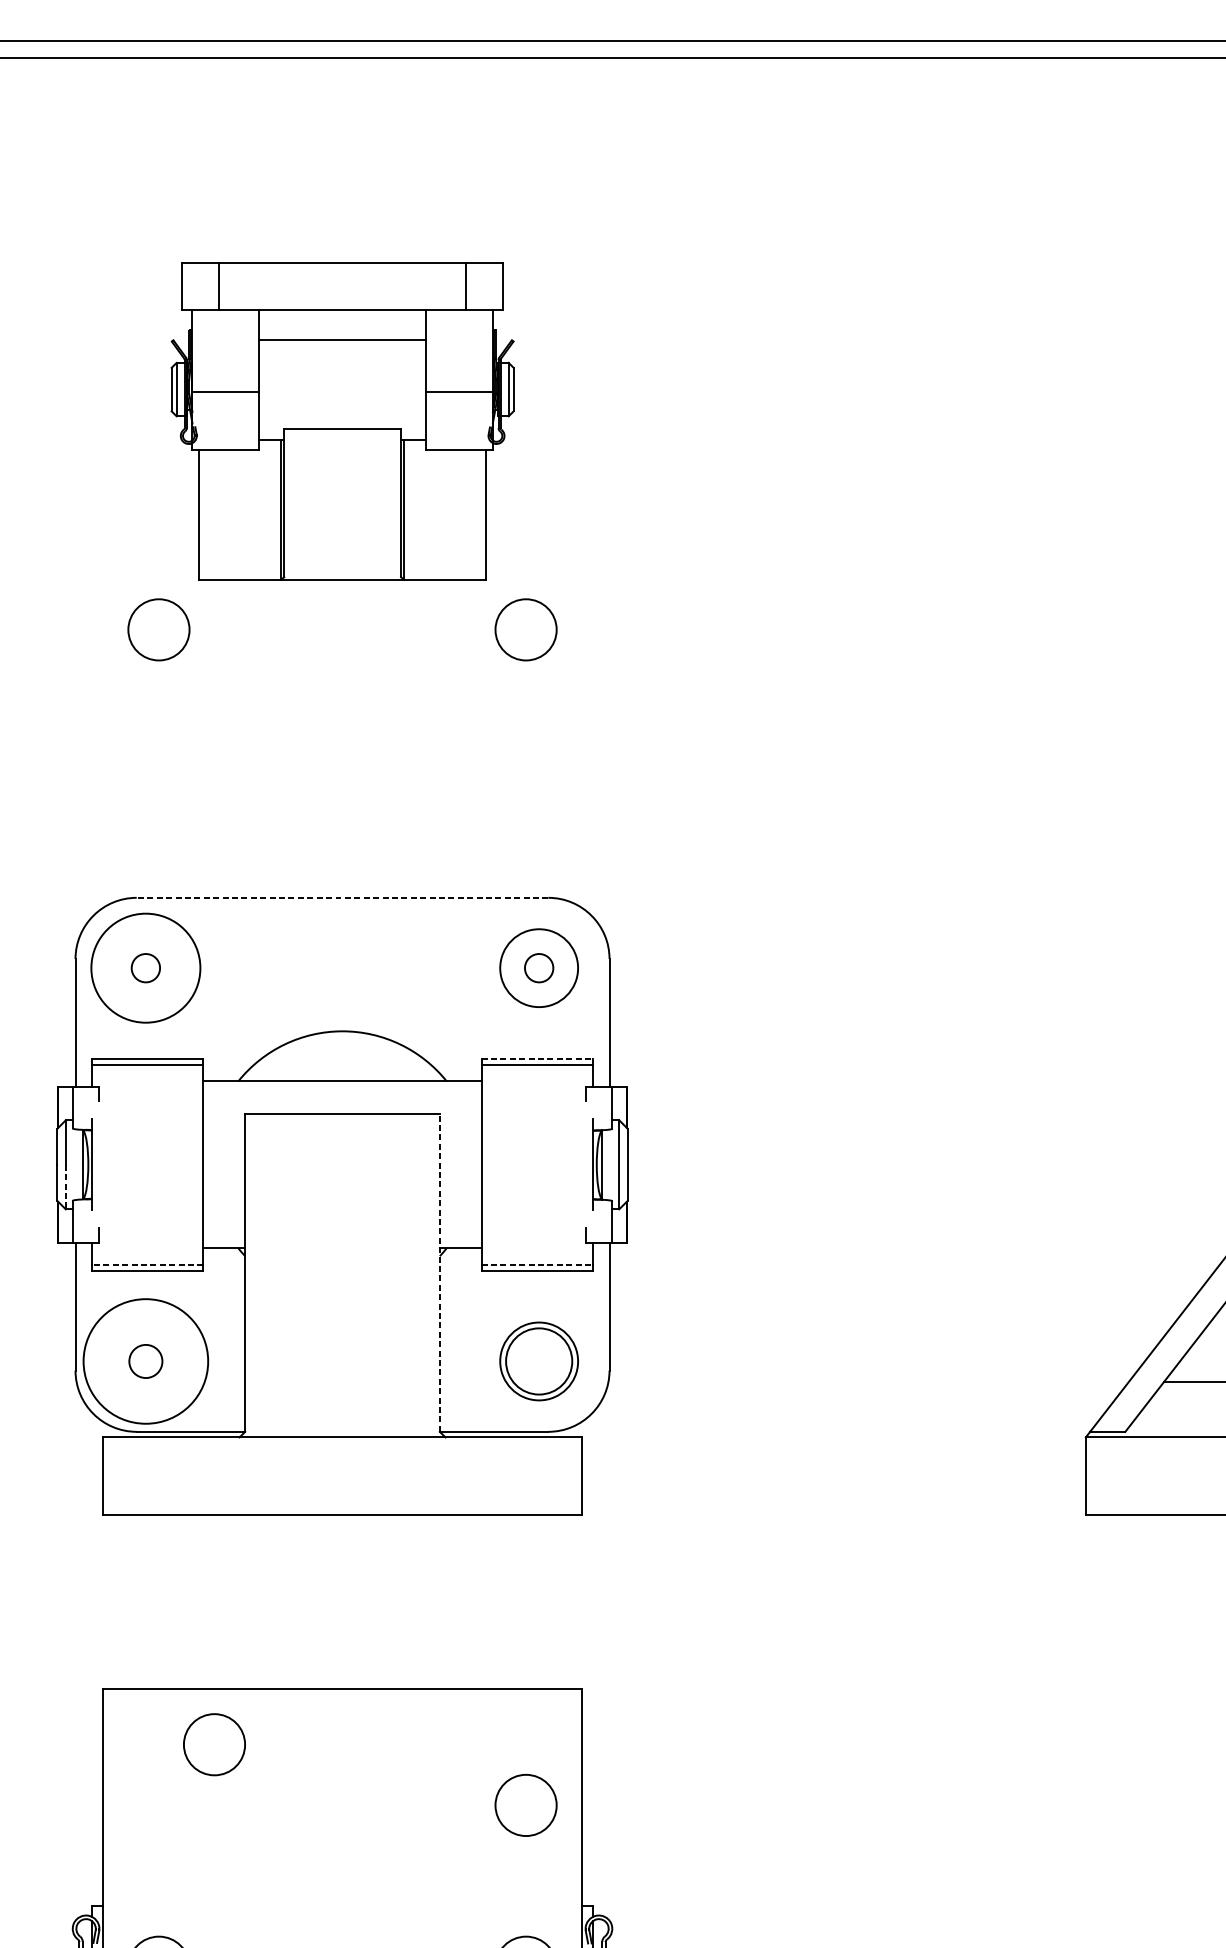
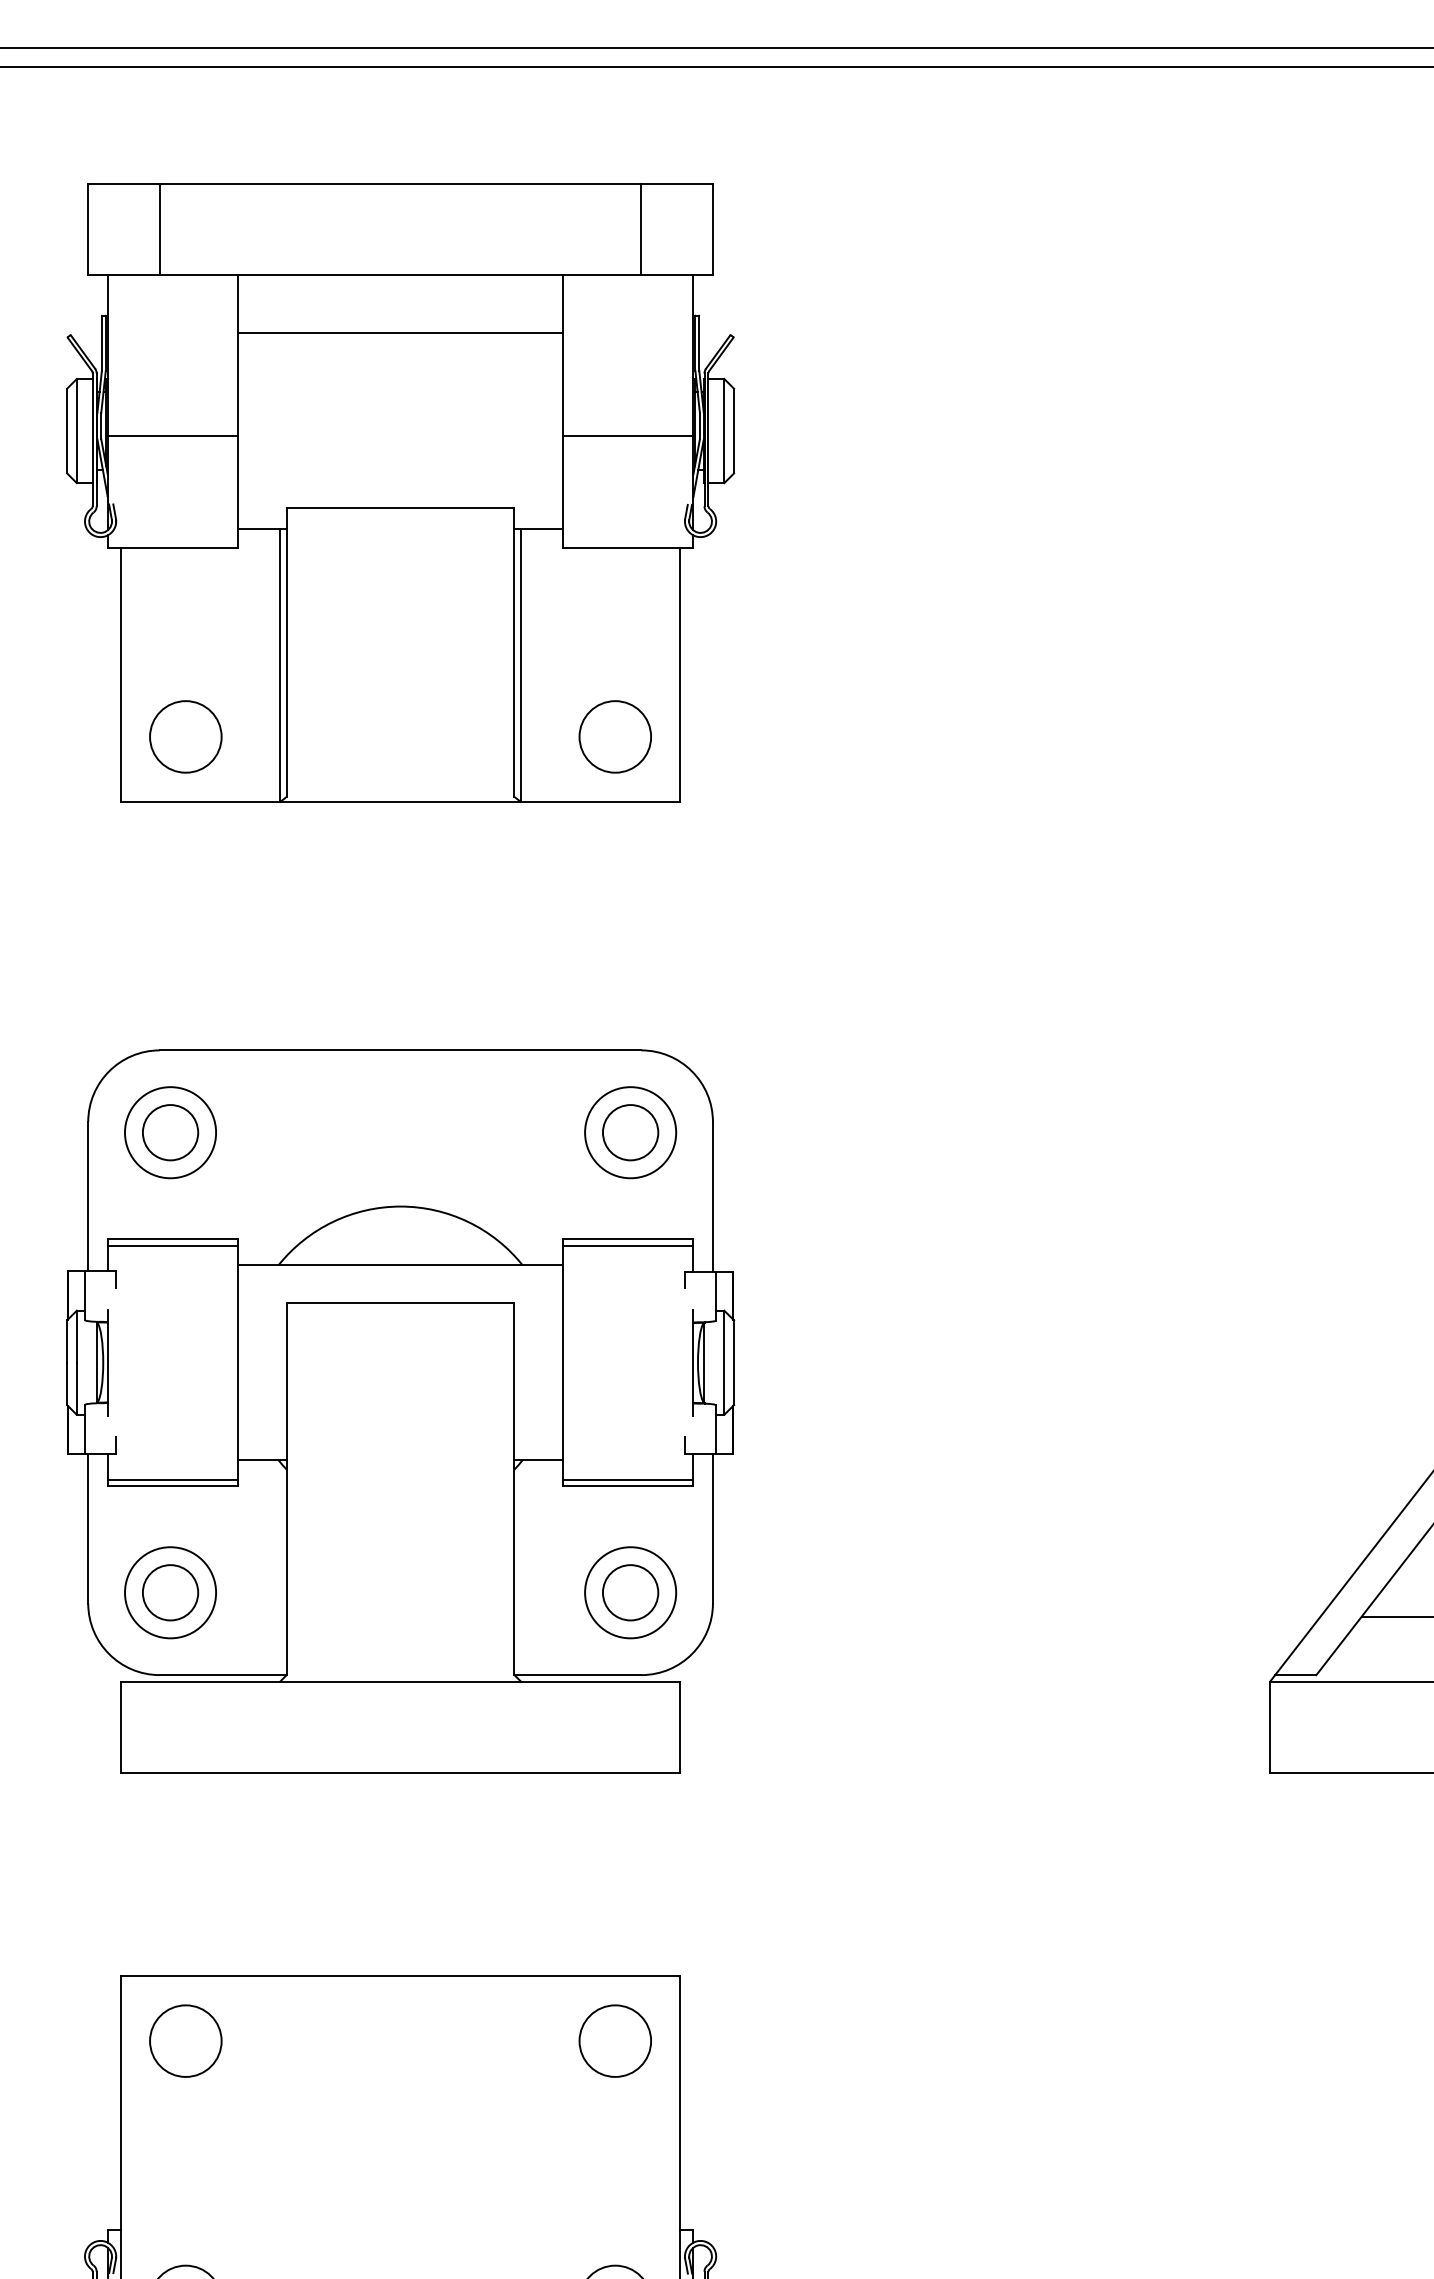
part: (342, 420) -> (400, 492), size x1.67
line: (342, 897) -> (400, 1050), dashed -> solid
circle: (145, 968) -> (170, 1132), size x0.71
circle: (145, 968) -> (170, 1132), size x1.67
circle: (539, 968) -> (630, 1132), size x1.67
line: (537, 1059) -> (628, 1239), dashed -> solid
line: (65, 1187) -> (76, 1389), dashed -> solid
line: (147, 1264) -> (172, 1479), dashed -> solid
line: (537, 1264) -> (628, 1479), dashed -> solid
line: (439, 1272) -> (514, 1488), dashed -> solid
circle: (145, 1361) -> (170, 1592), size x0.62
circle: (145, 1361) -> (170, 1592), size x1.43
circle: (539, 1361) -> (630, 1592), size x0.71
circle: (214, 1744) -> (185, 2040), moved
circle: (525, 1804) -> (614, 2040), moved

